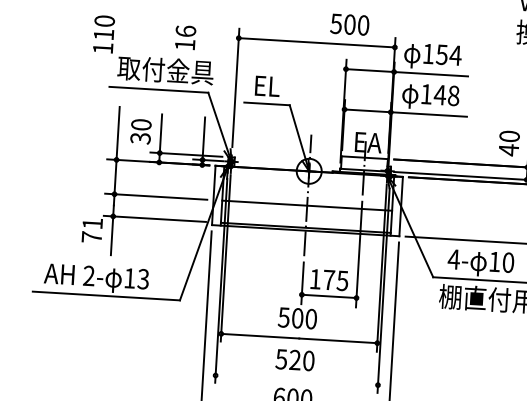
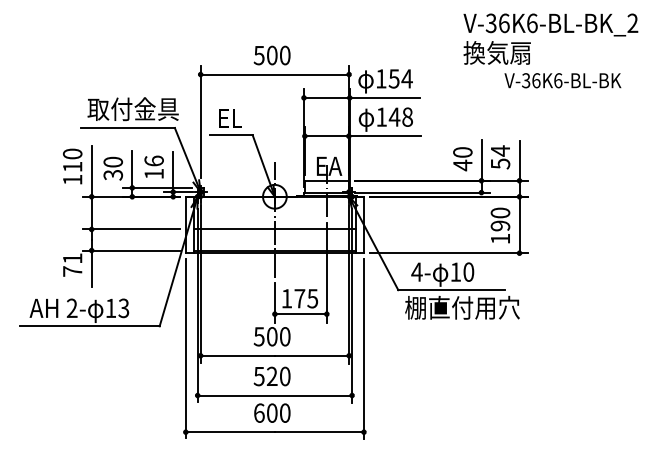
text: (349, 24) -> (271, 55), moved
text: (103, 34) -> (72, 166), moved
text: (184, 36) -> (153, 166), moved
line: (296, 380) -> (274, 395), added

